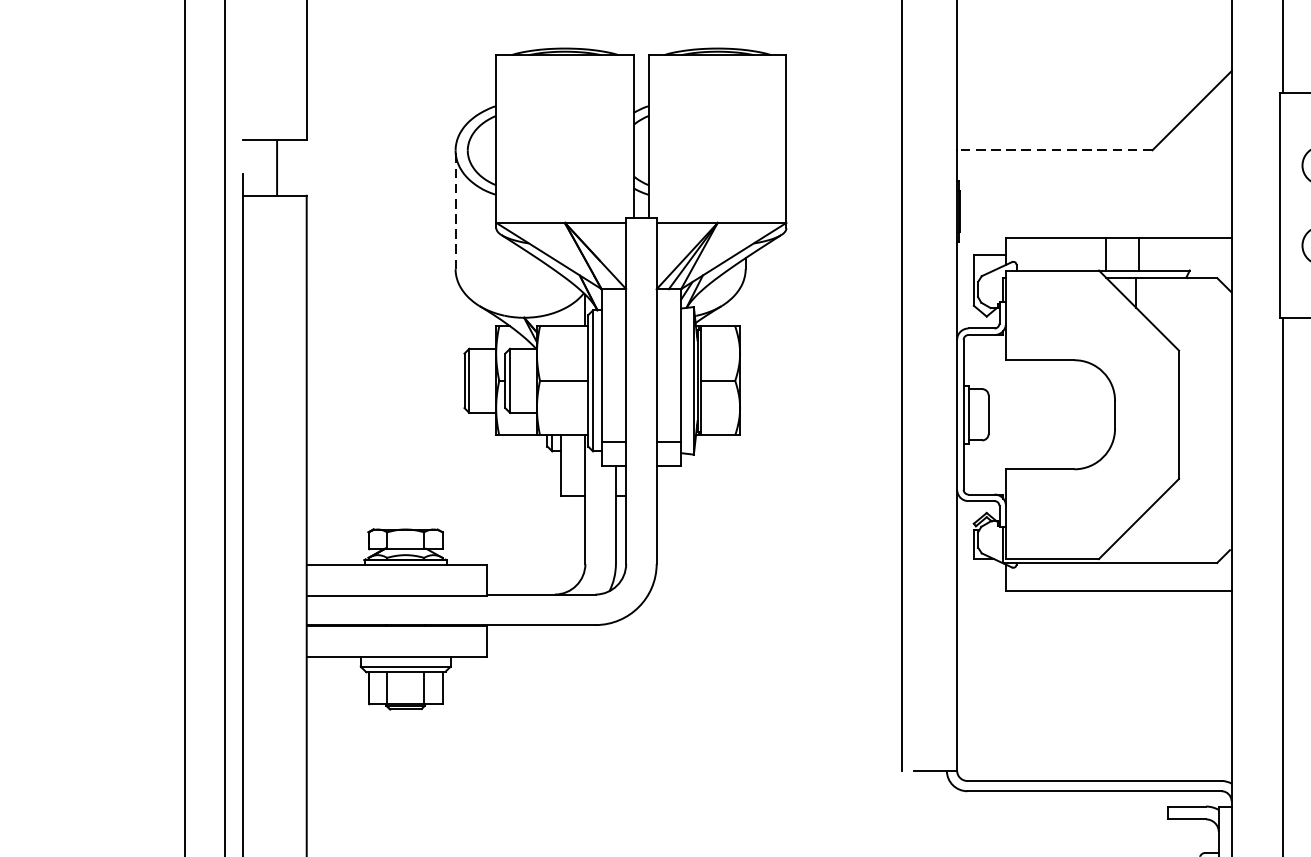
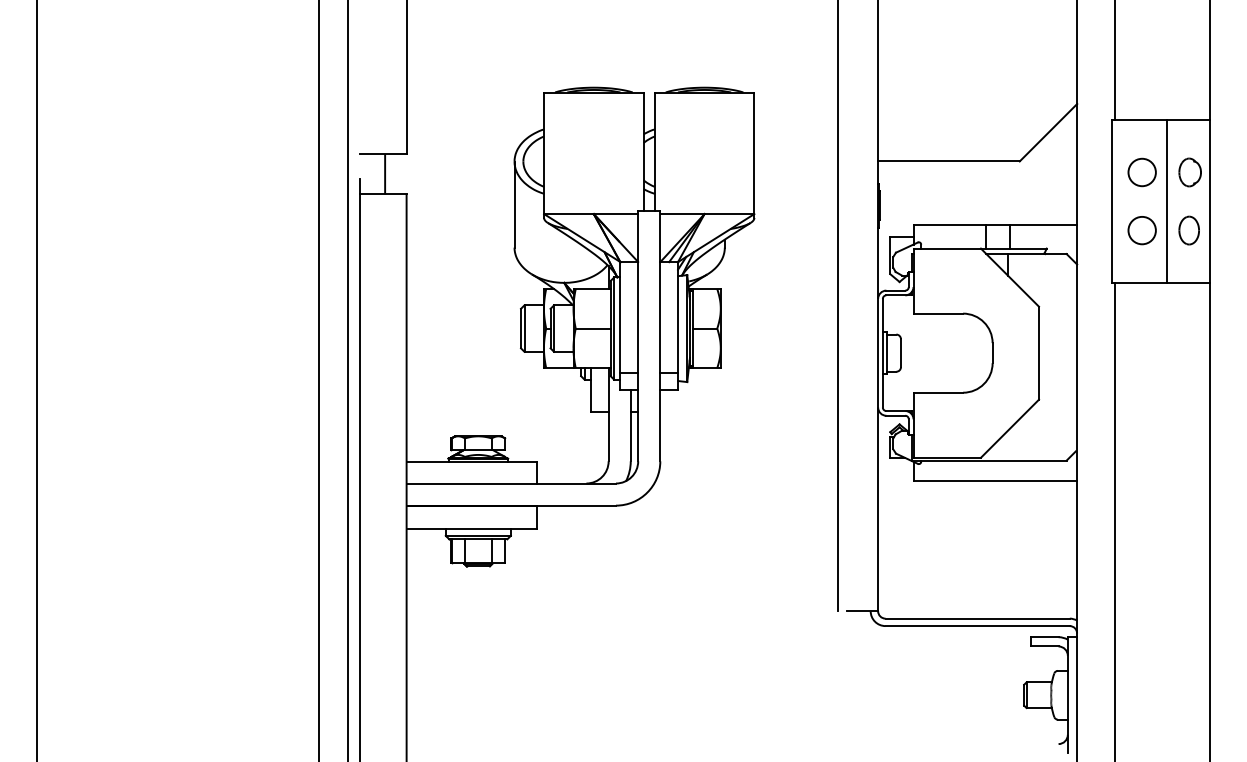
line: (1054, 150) -> (948, 161), dashed -> solid
line: (455, 209) -> (514, 204), dashed -> solid

